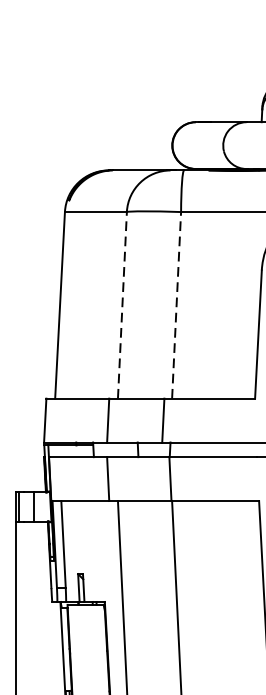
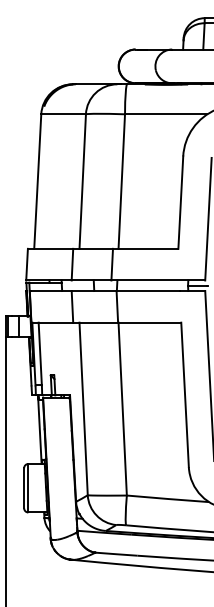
line: (122, 305) -> (82, 181), dashed -> solid
line: (176, 305) -> (121, 181), dashed -> solid

